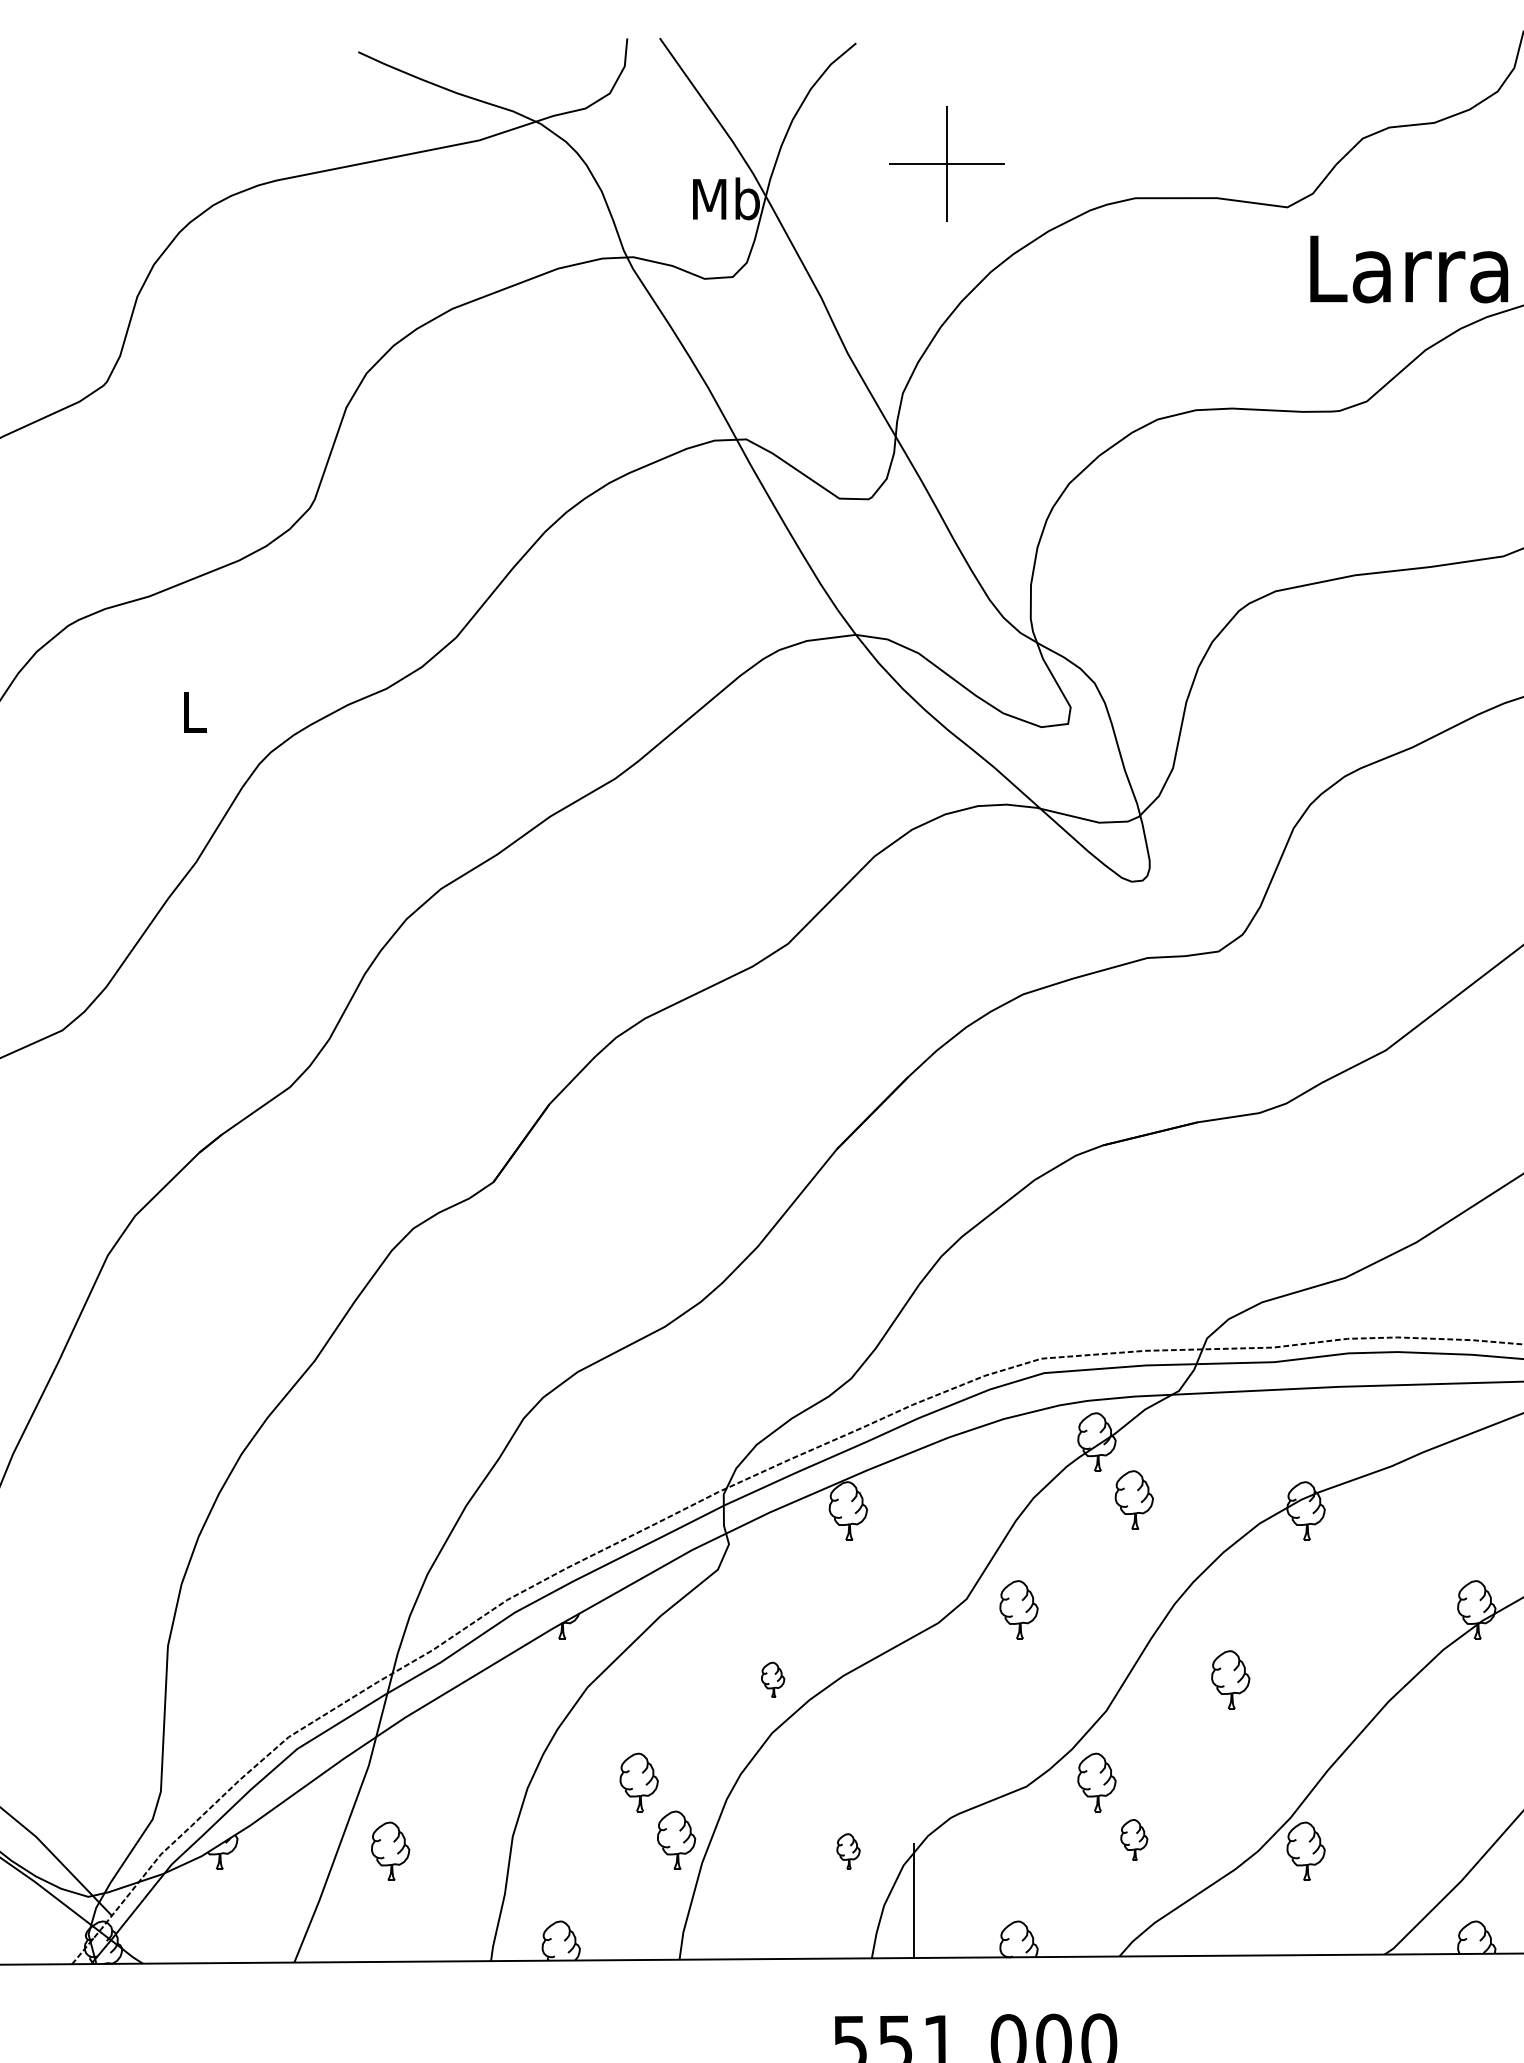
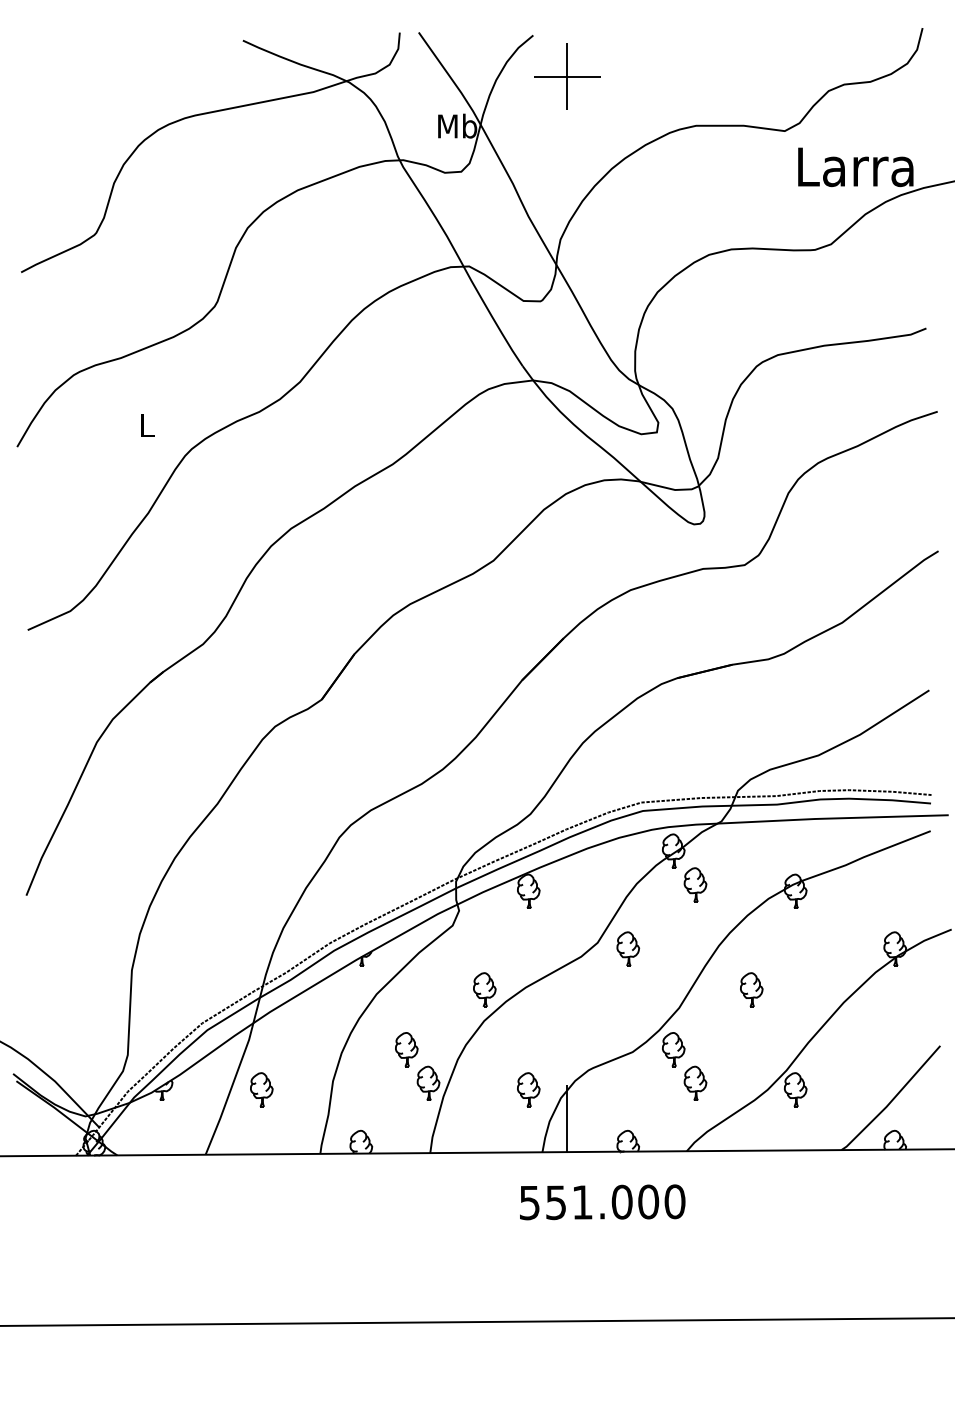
part: (947, 163) -> (567, 76), moved
part: (772, 1679) -> (484, 989), size x1.67
part: (1134, 1838) -> (695, 1082), size x1.43
part: (847, 1850) -> (528, 1089), size x1.67

